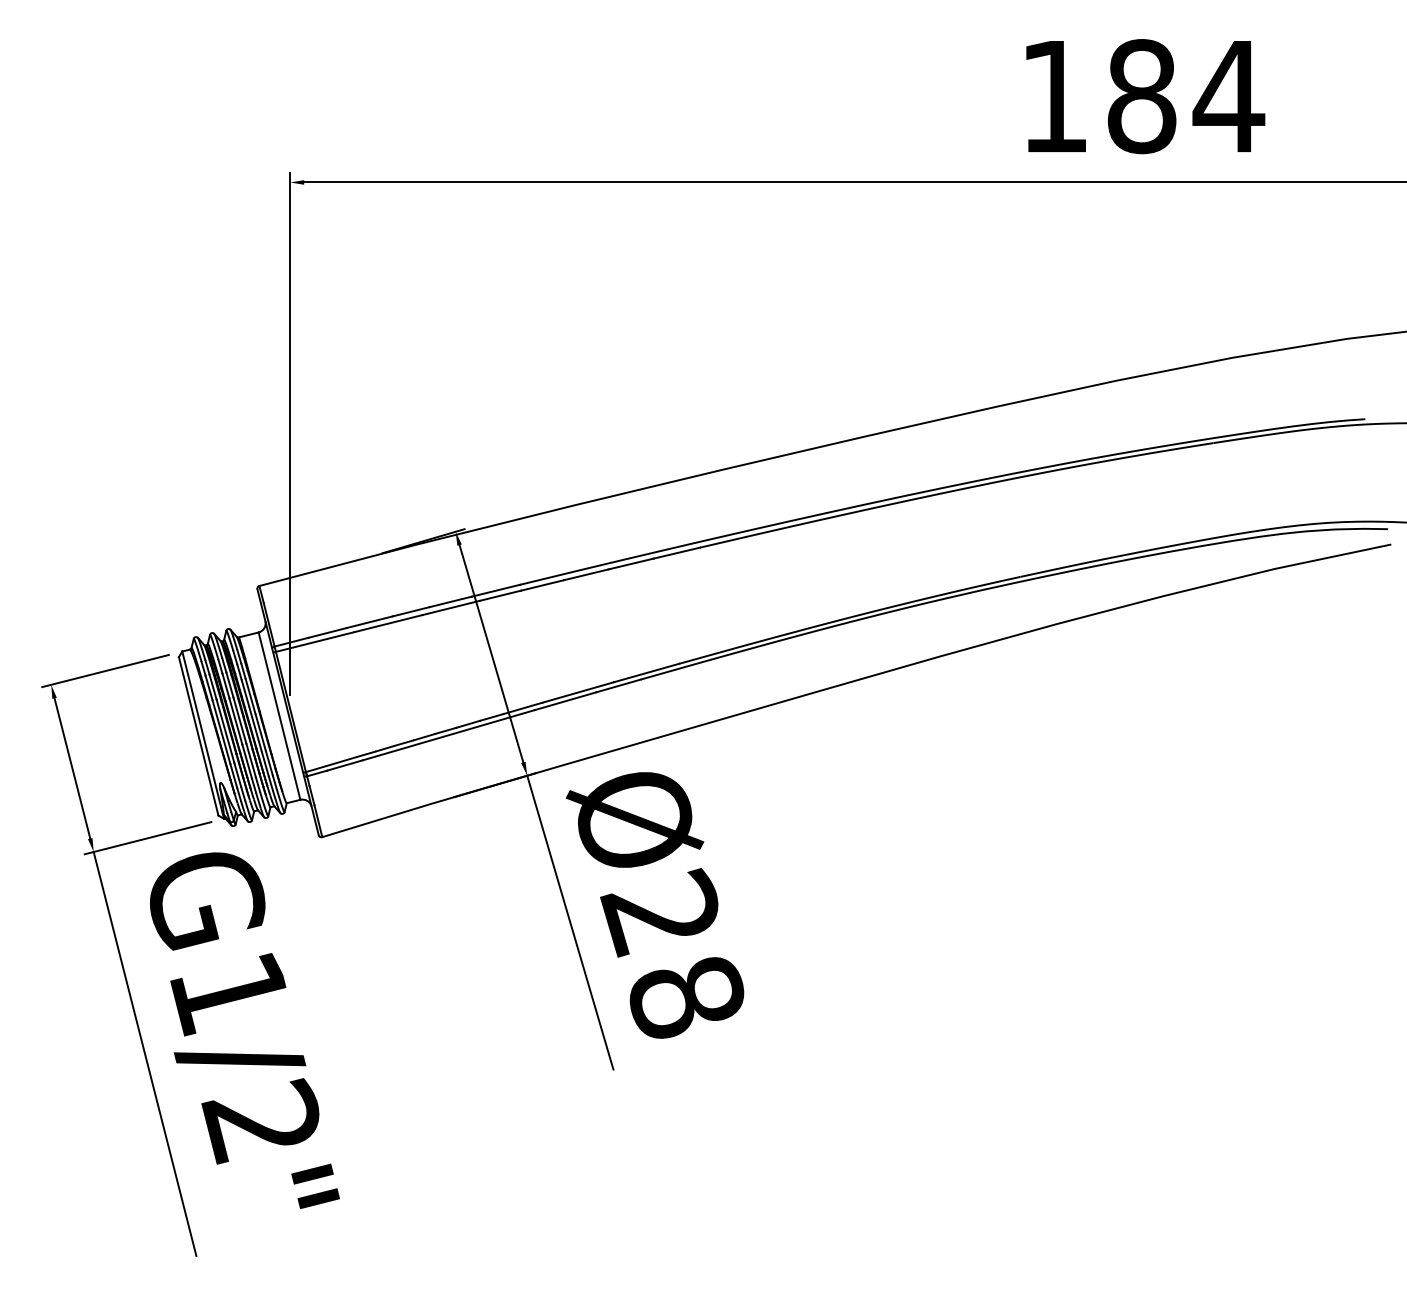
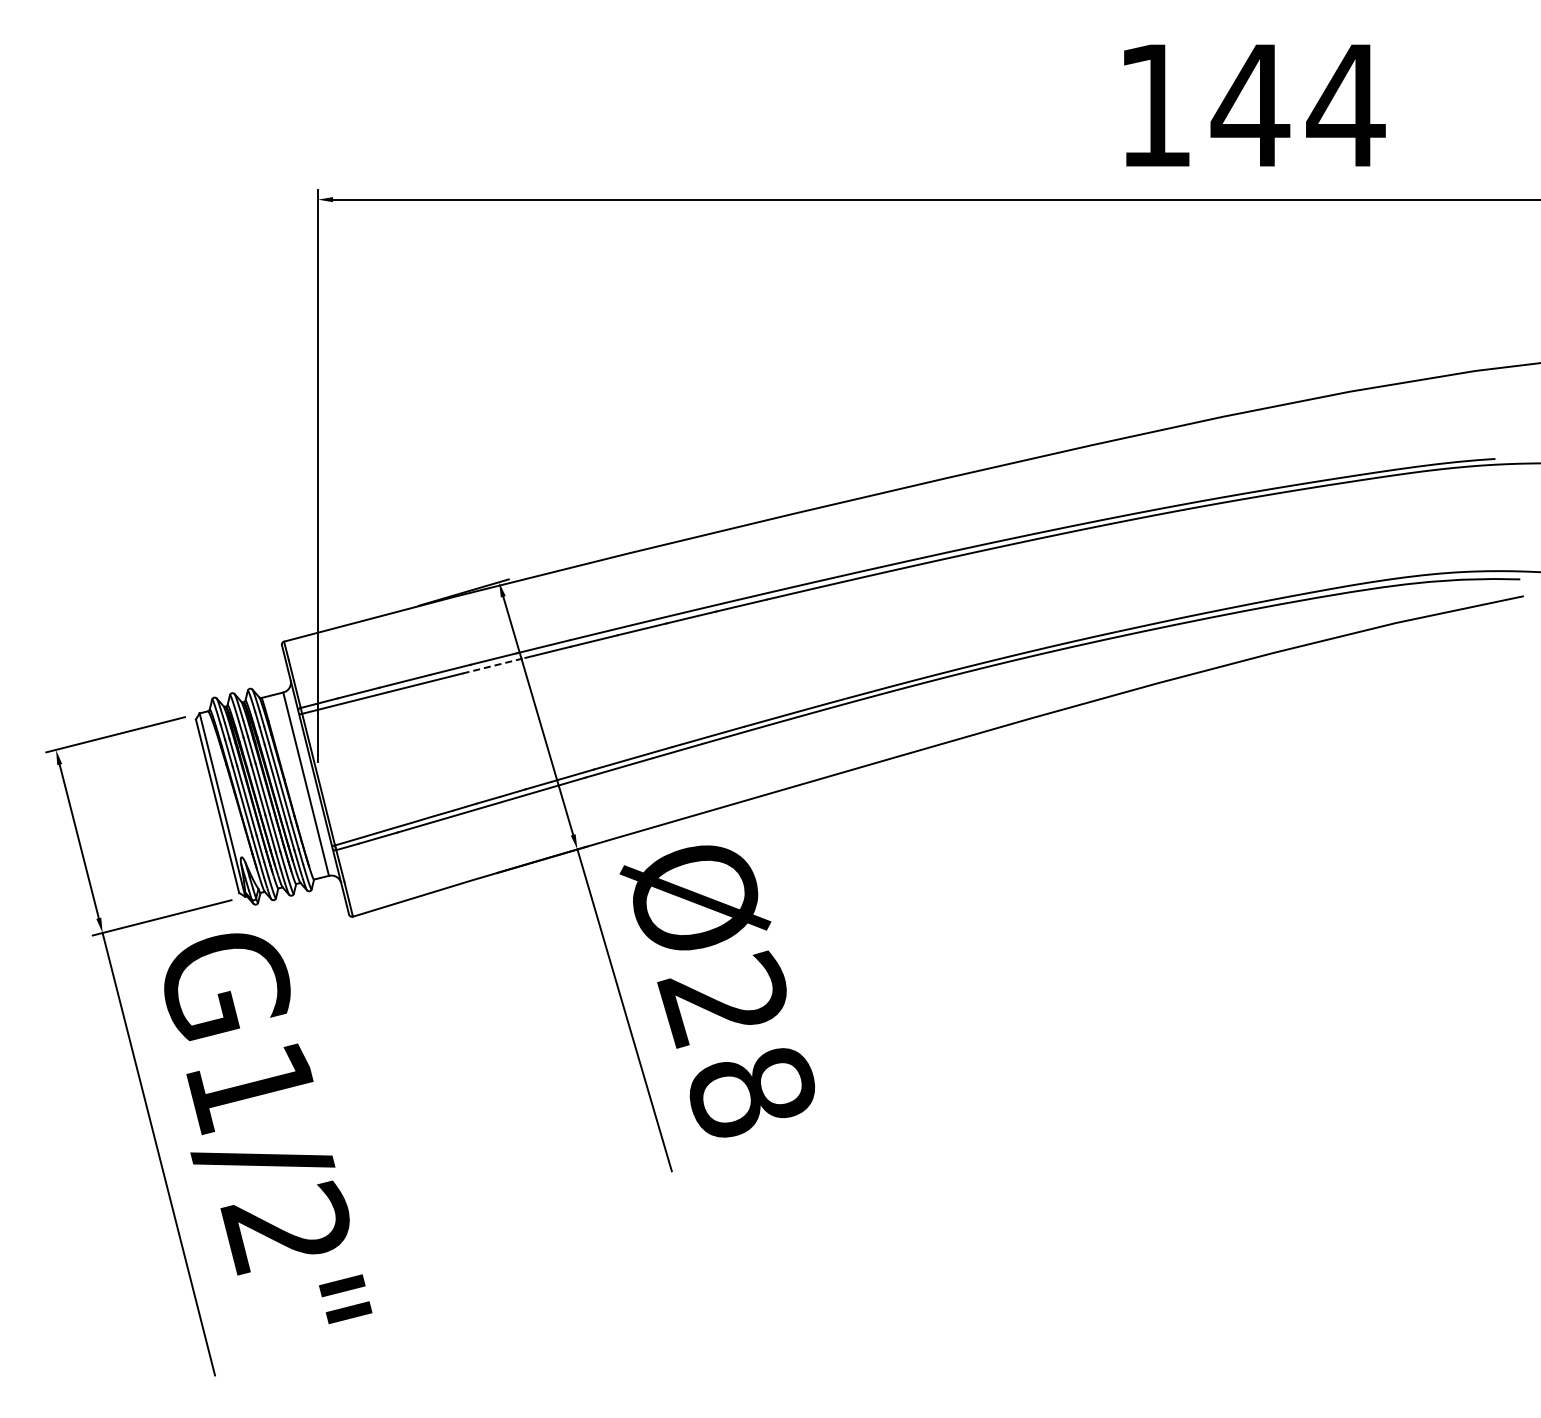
text: (1141, 96) -> (1250, 105), 184 -> 144
line: (451, 607) -> (494, 665), solid -> dashed

